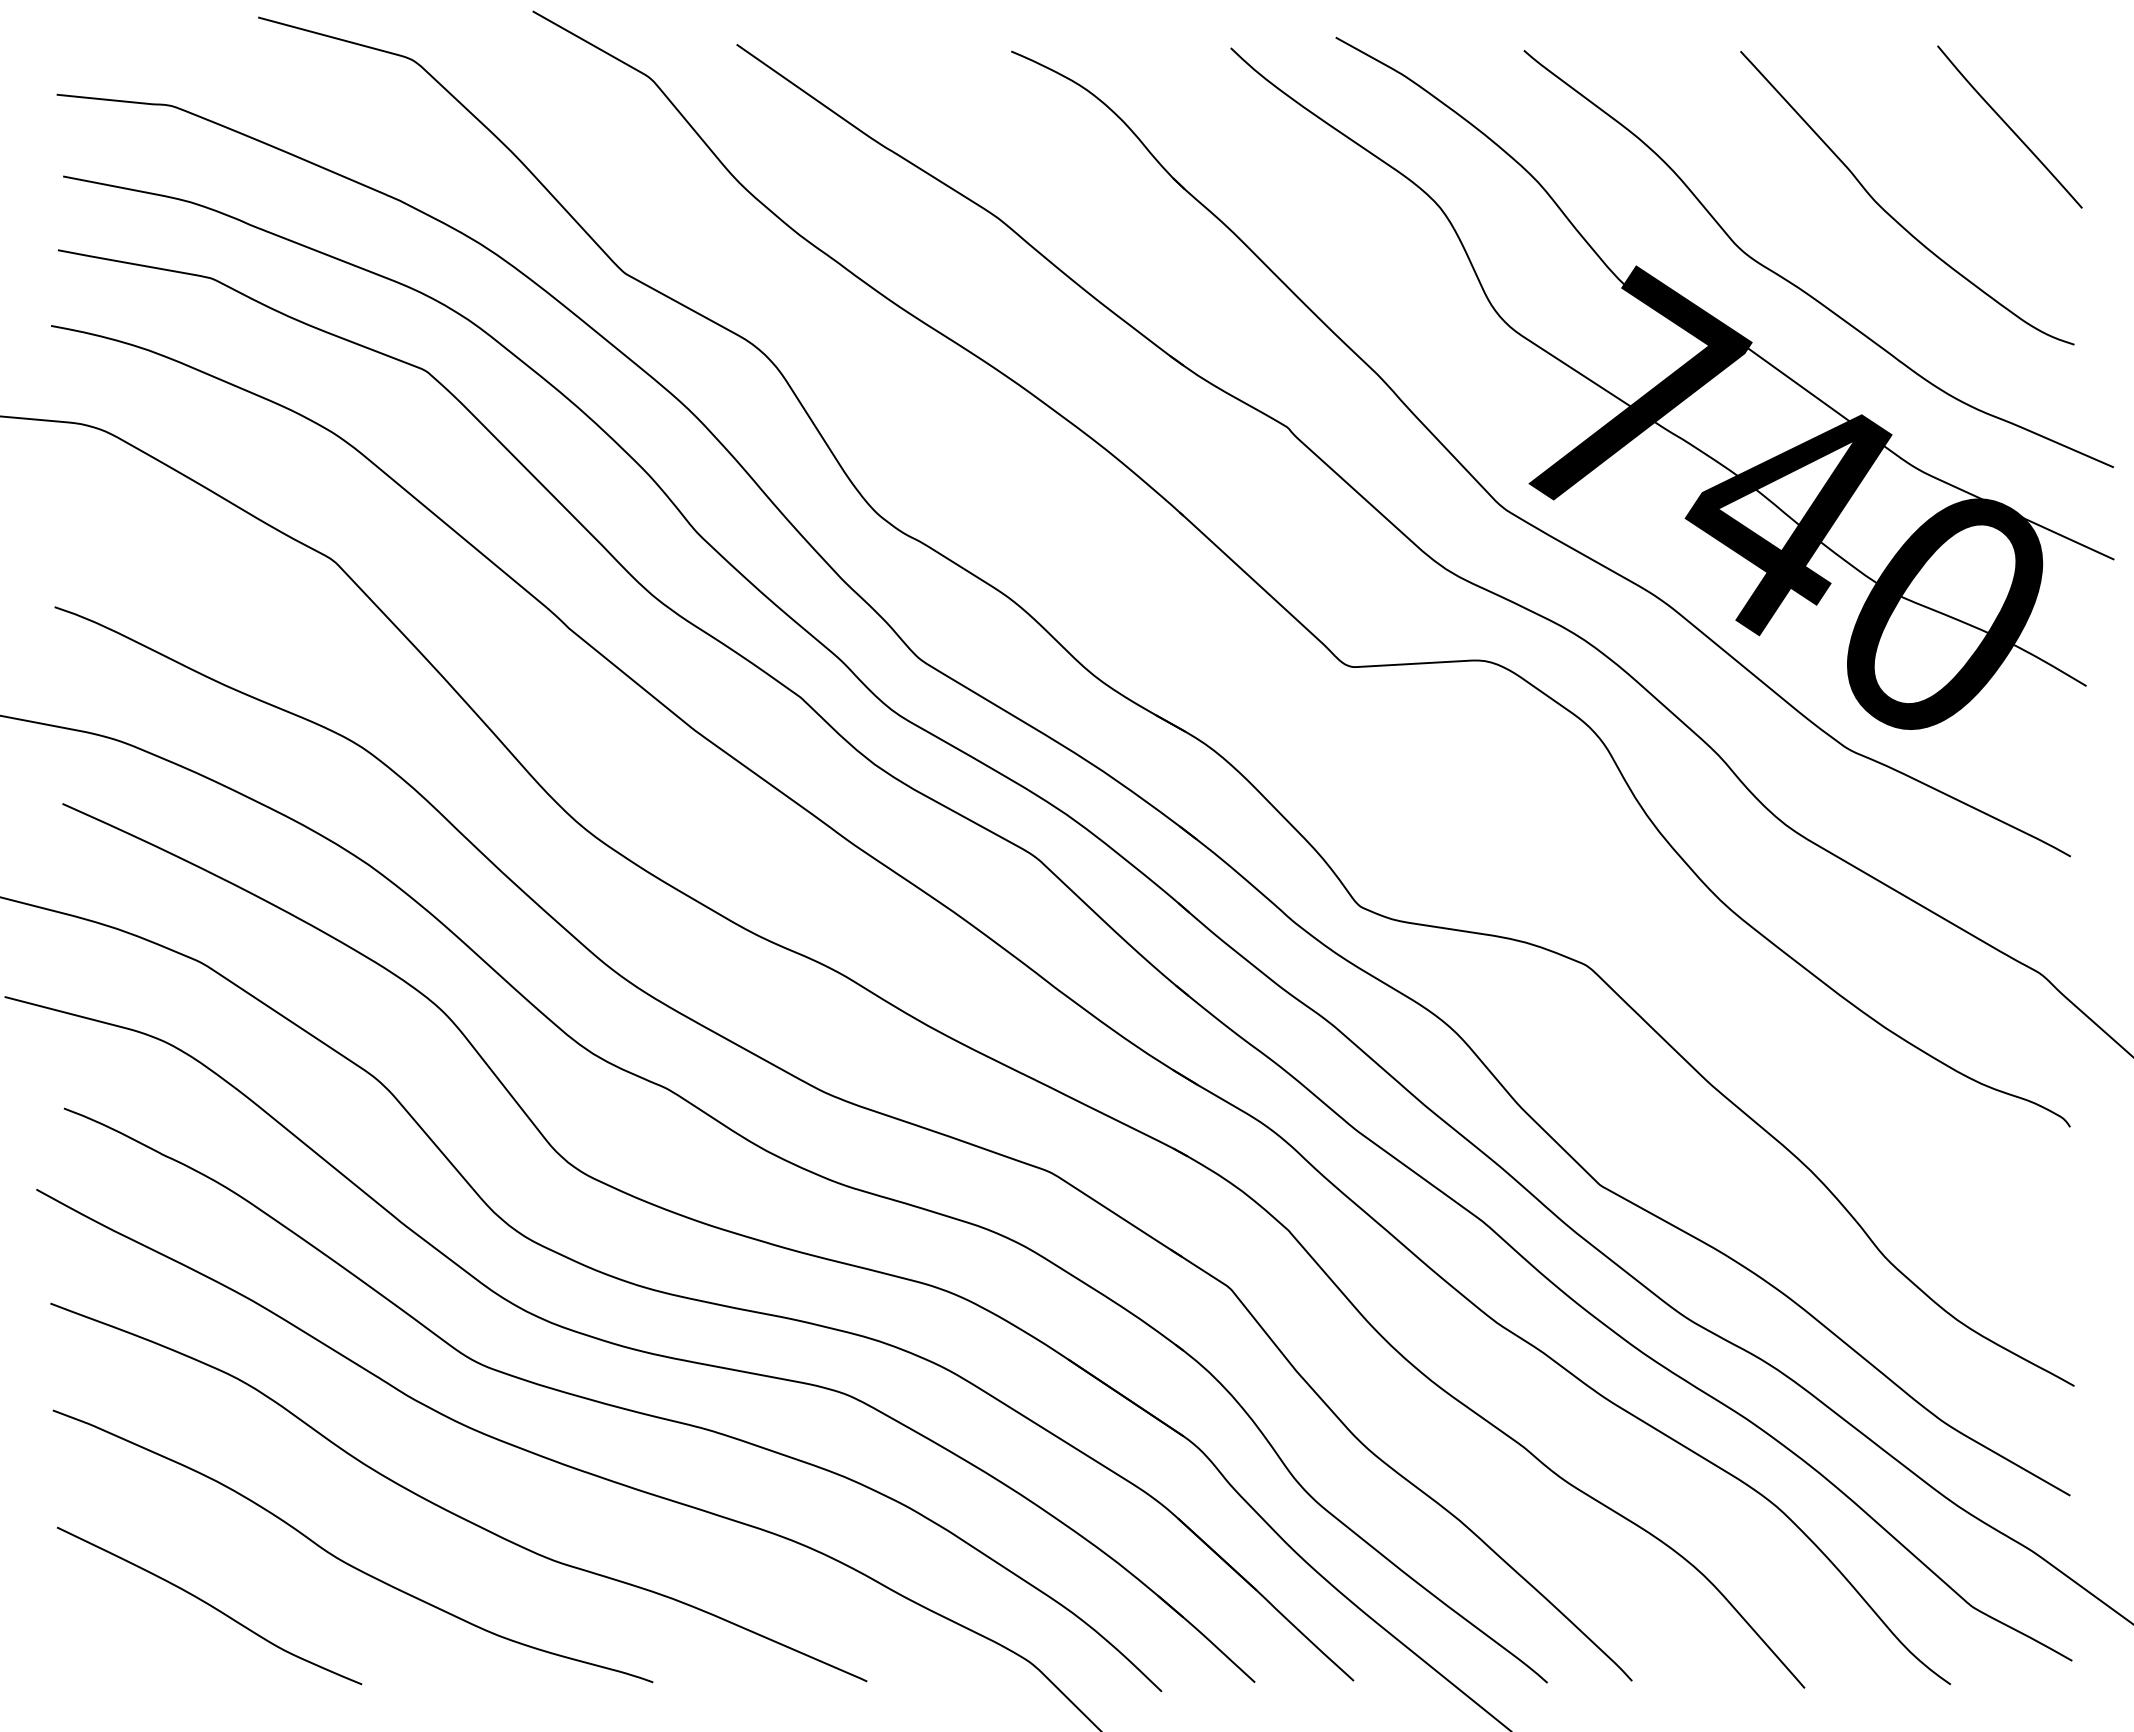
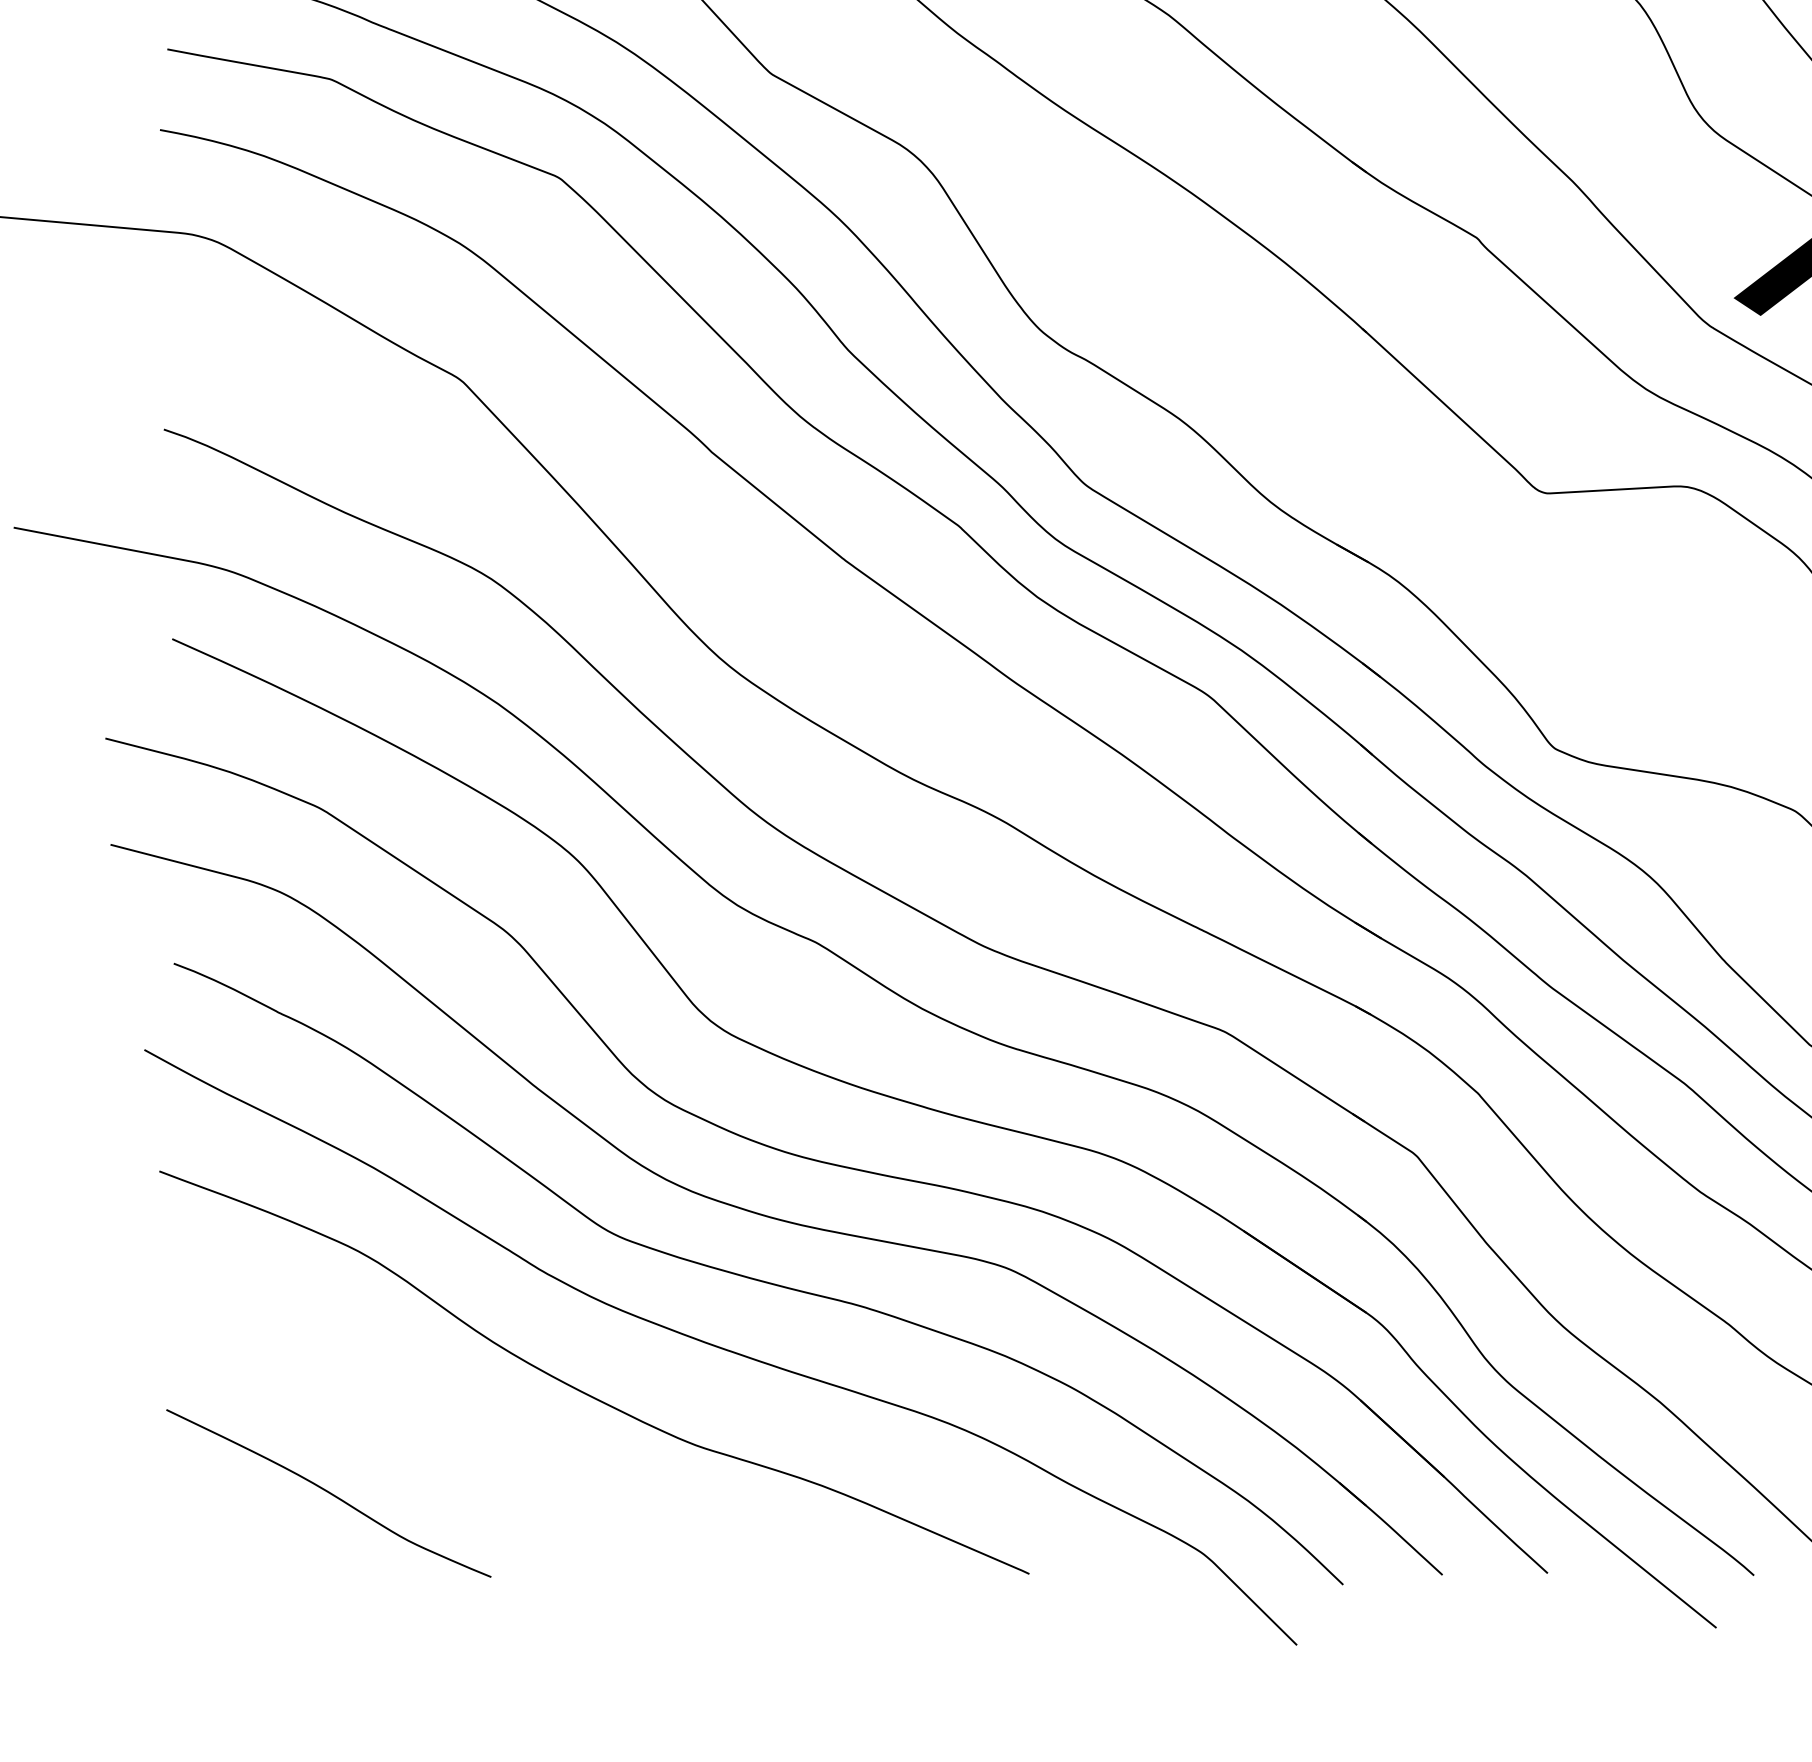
curve: (345, 1561) -> (473, 1446), removed

